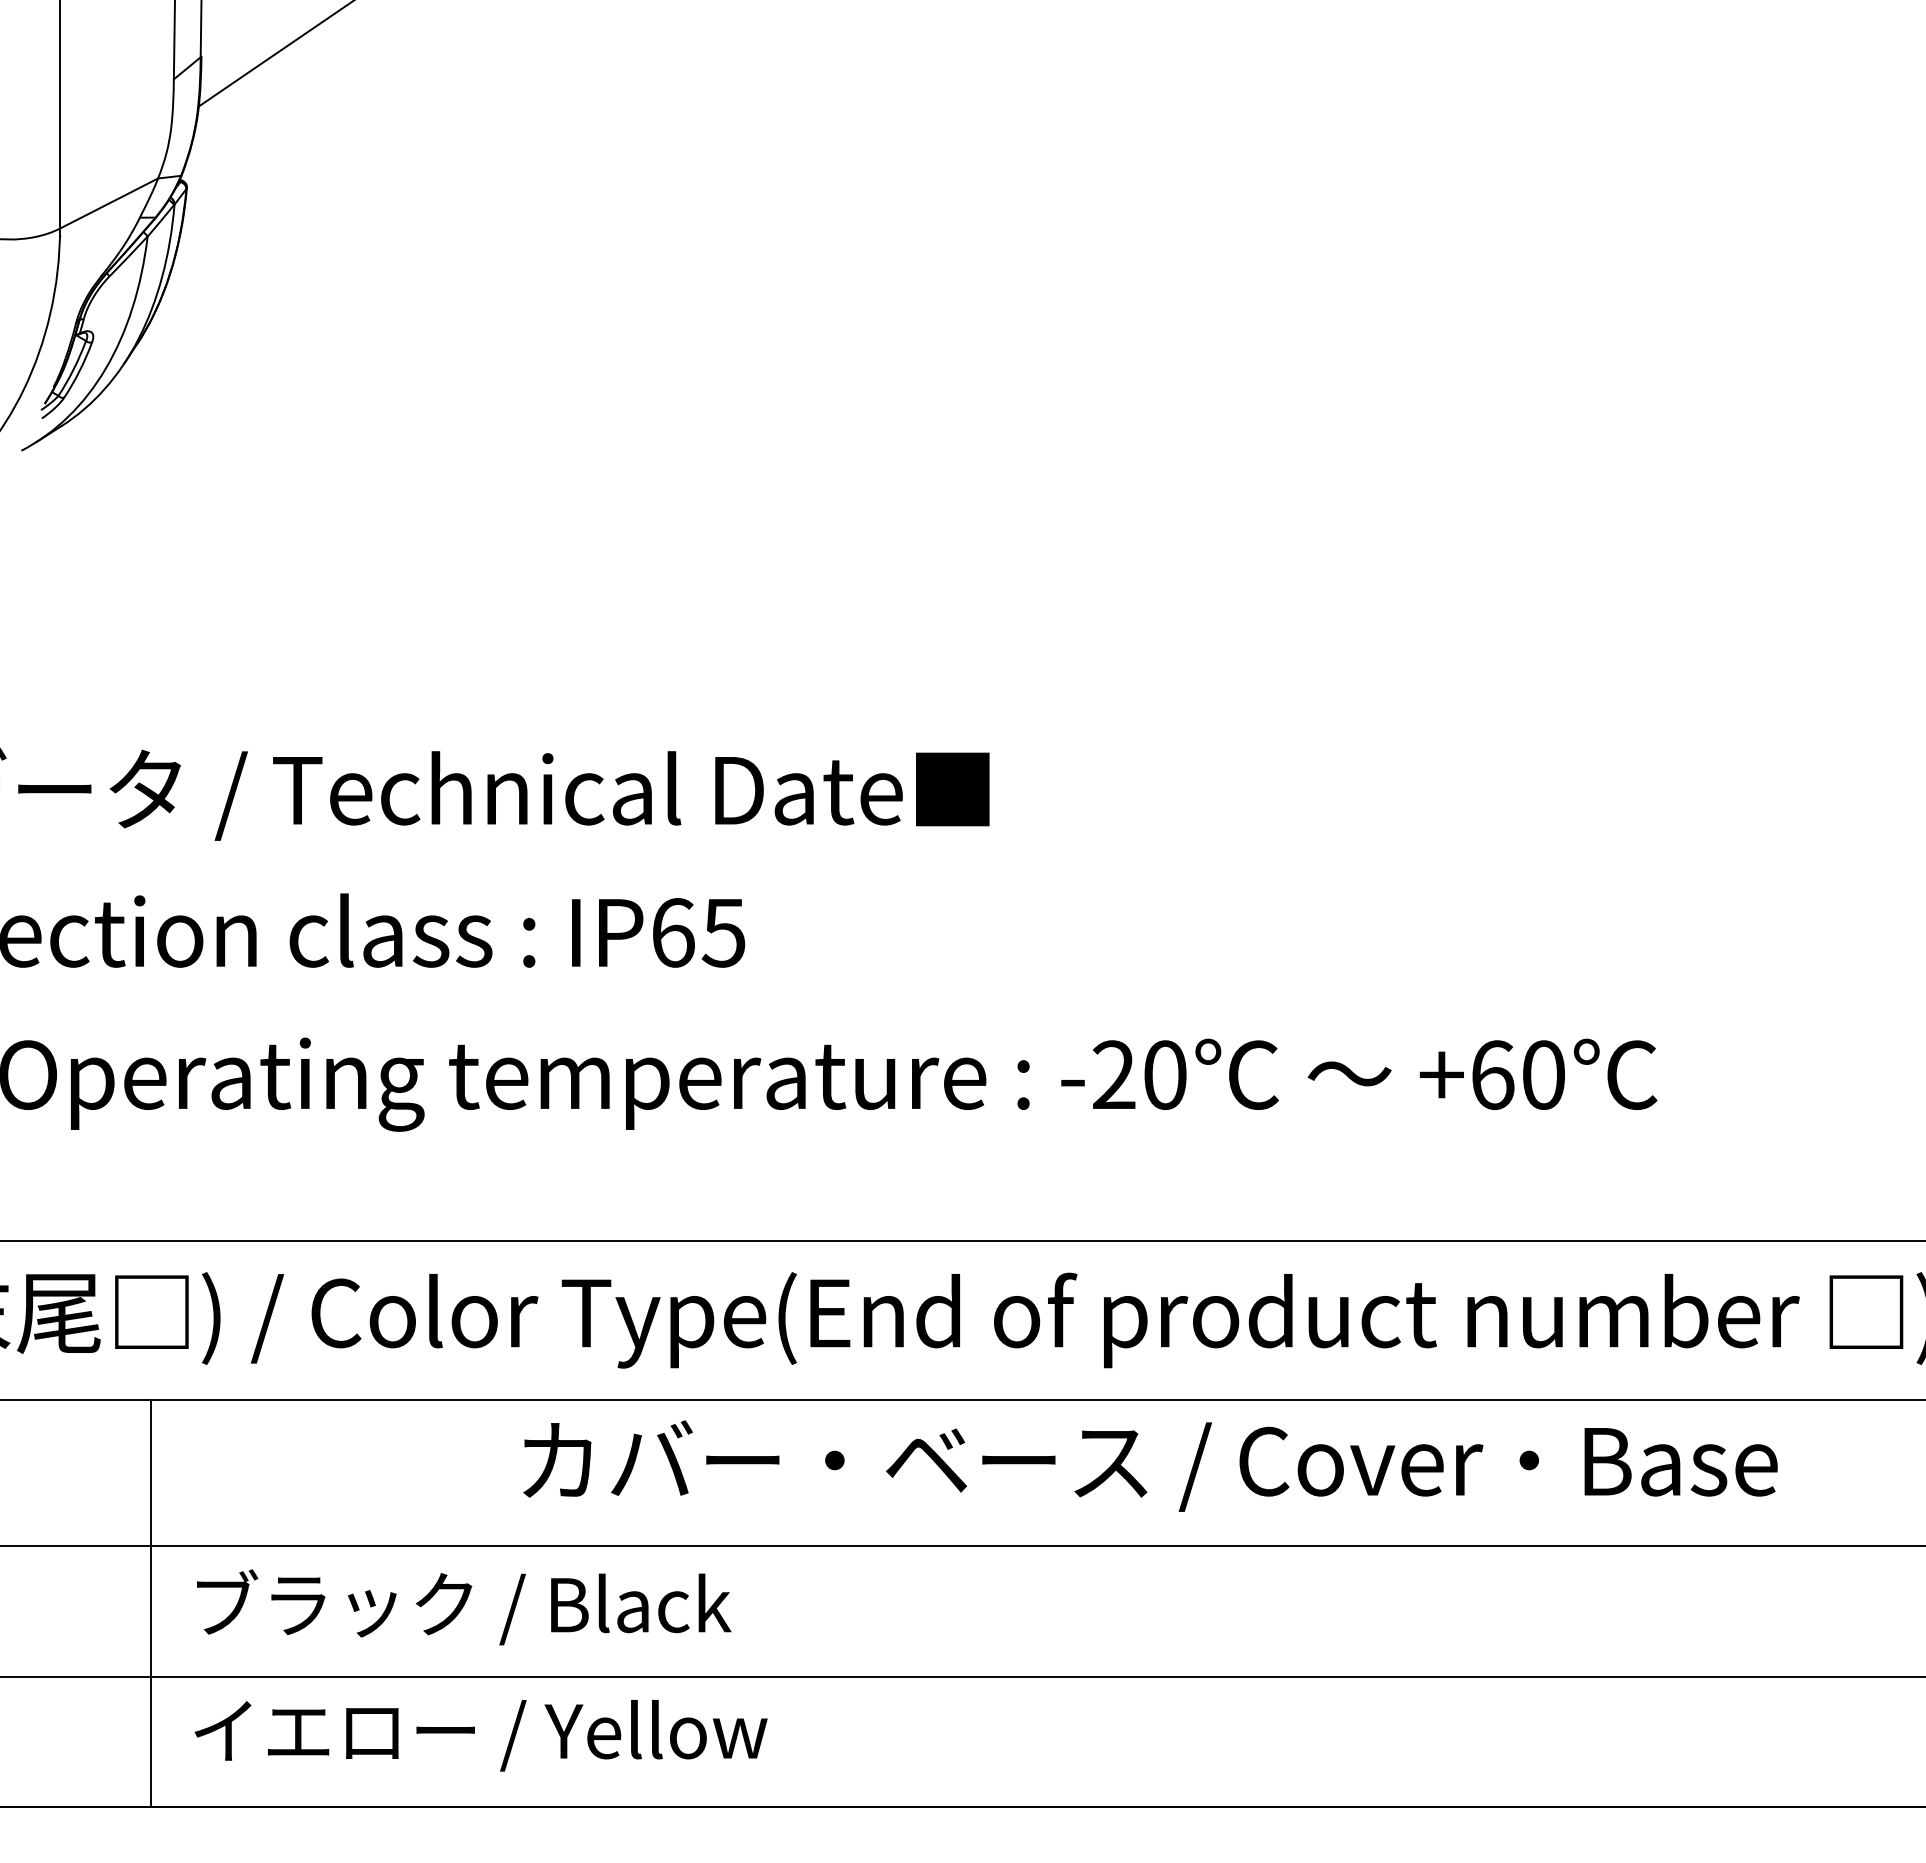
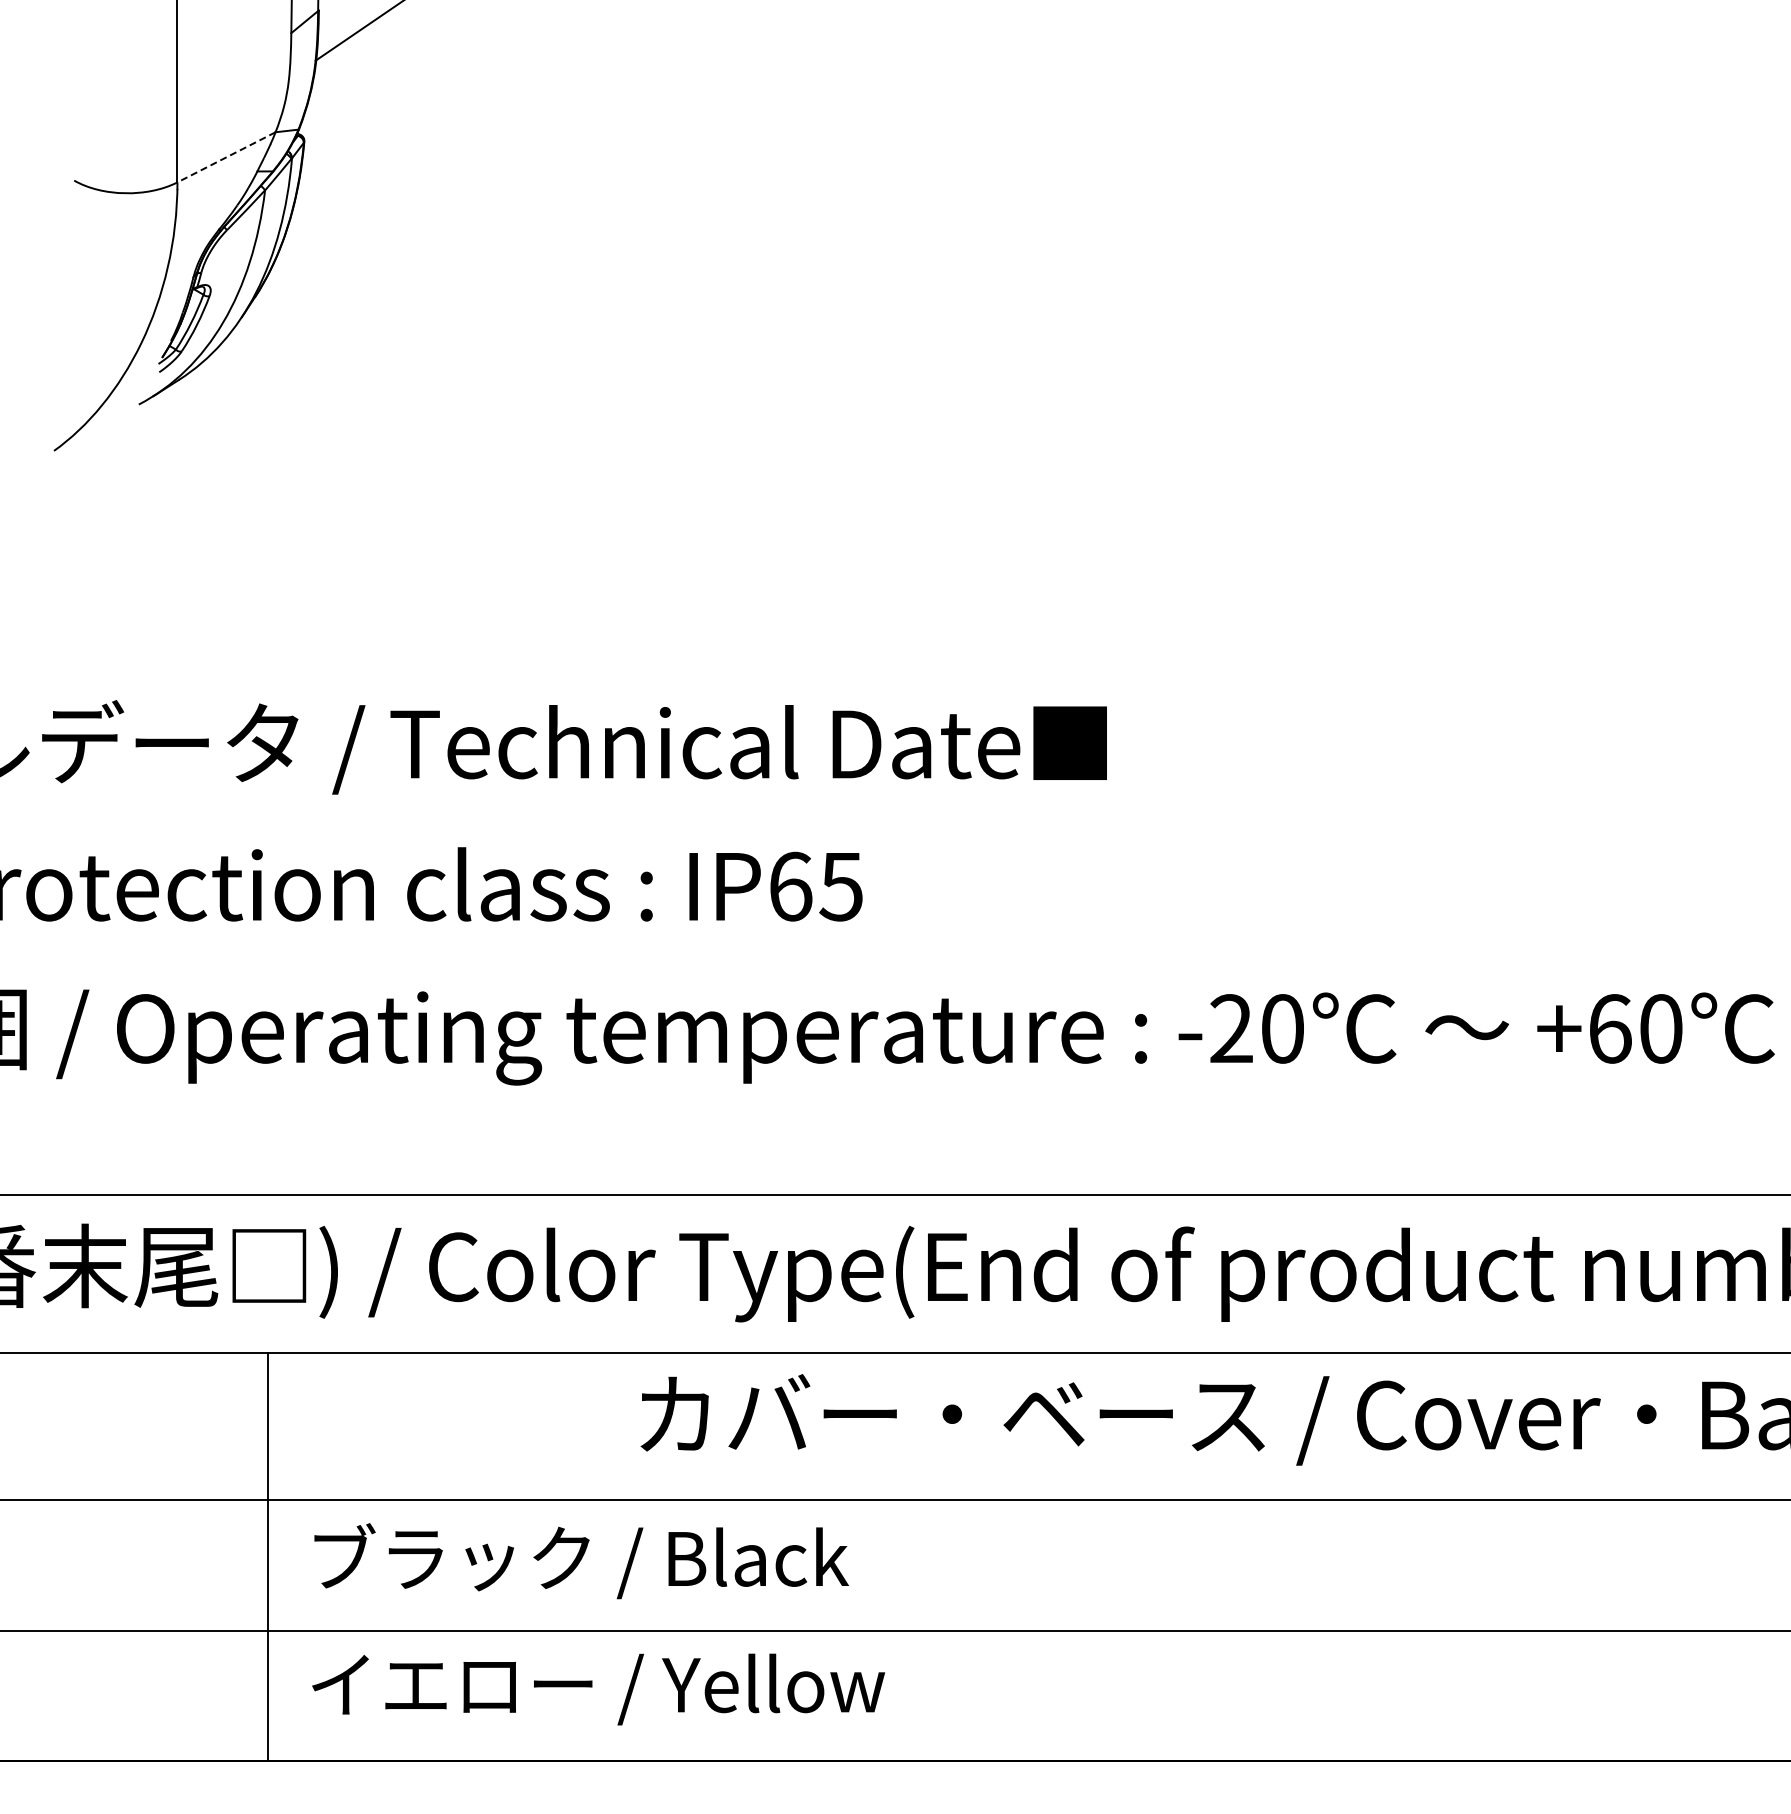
line: (108, 203) -> (225, 157), solid -> dashed

